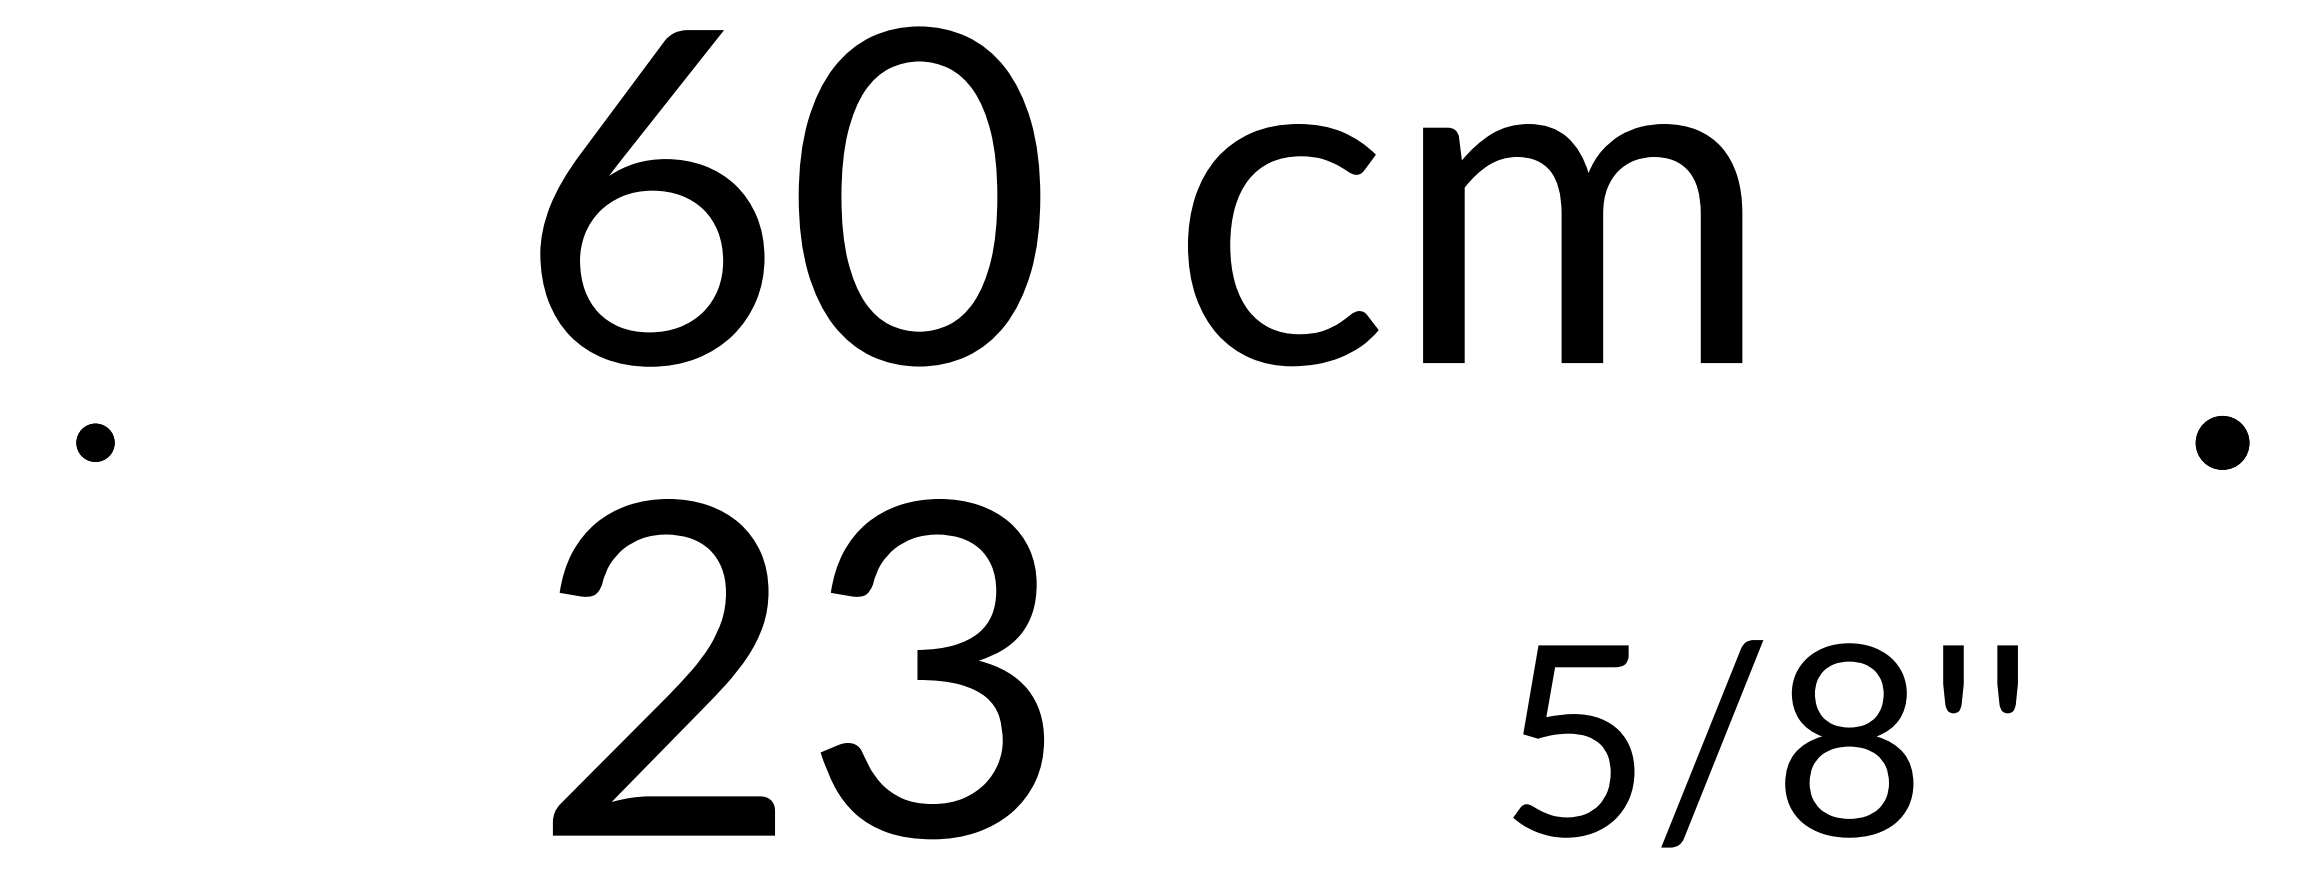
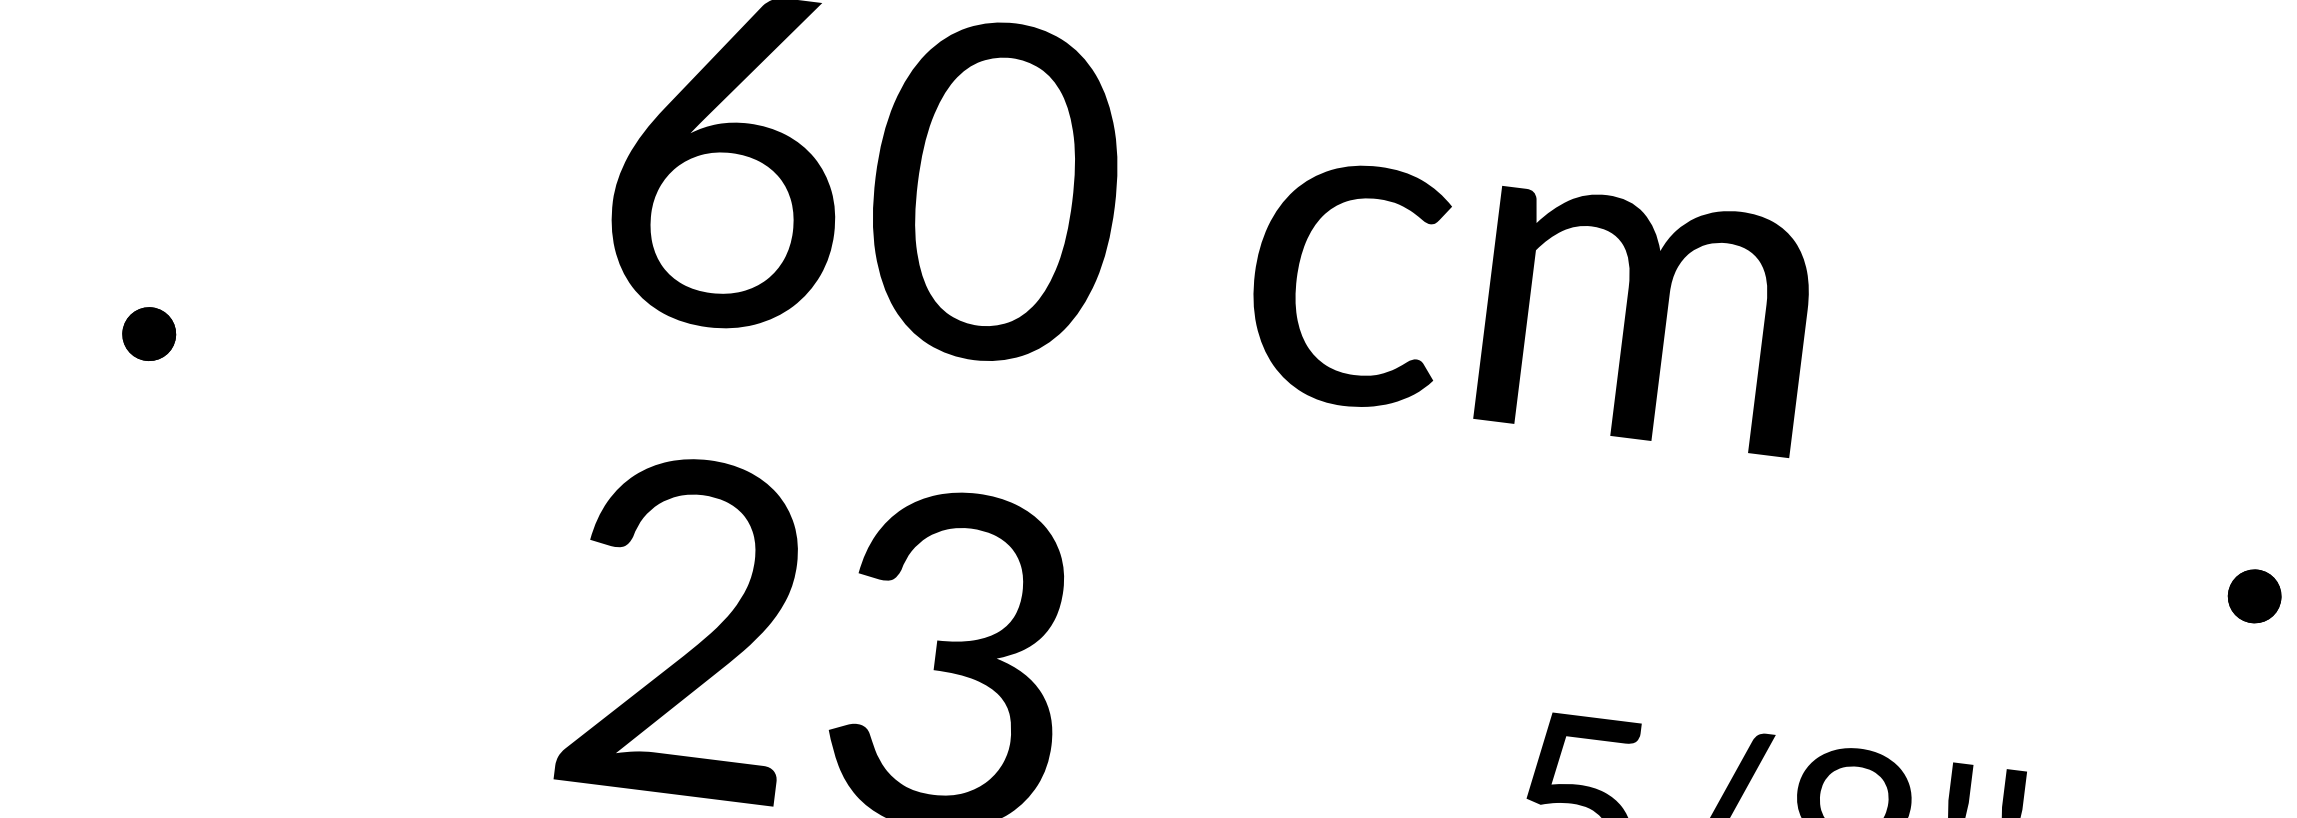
part: (95, 442) -> (149, 333), size x1.43

